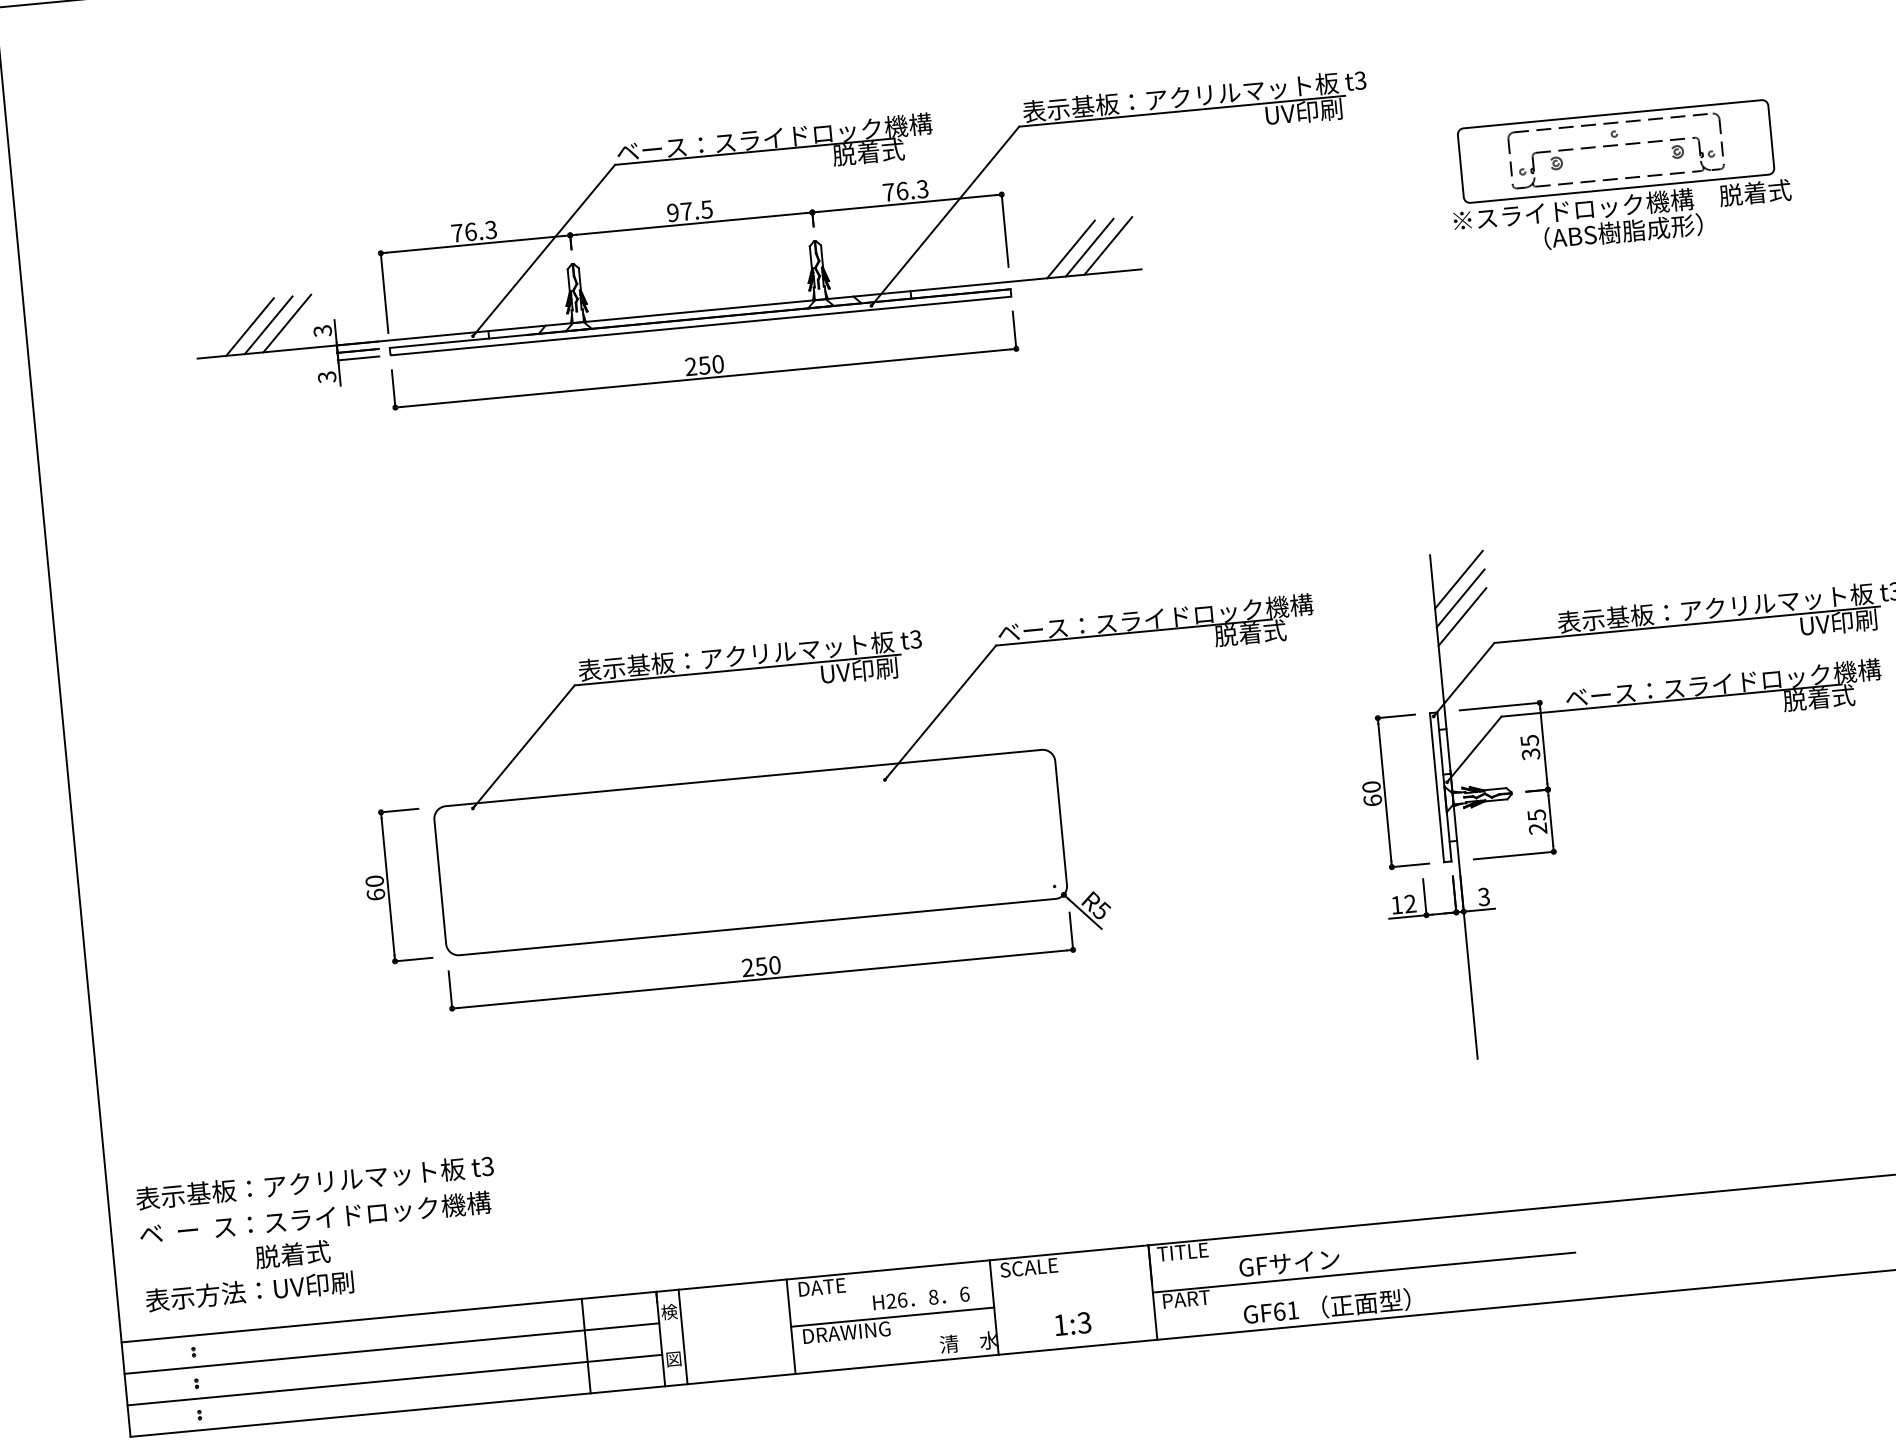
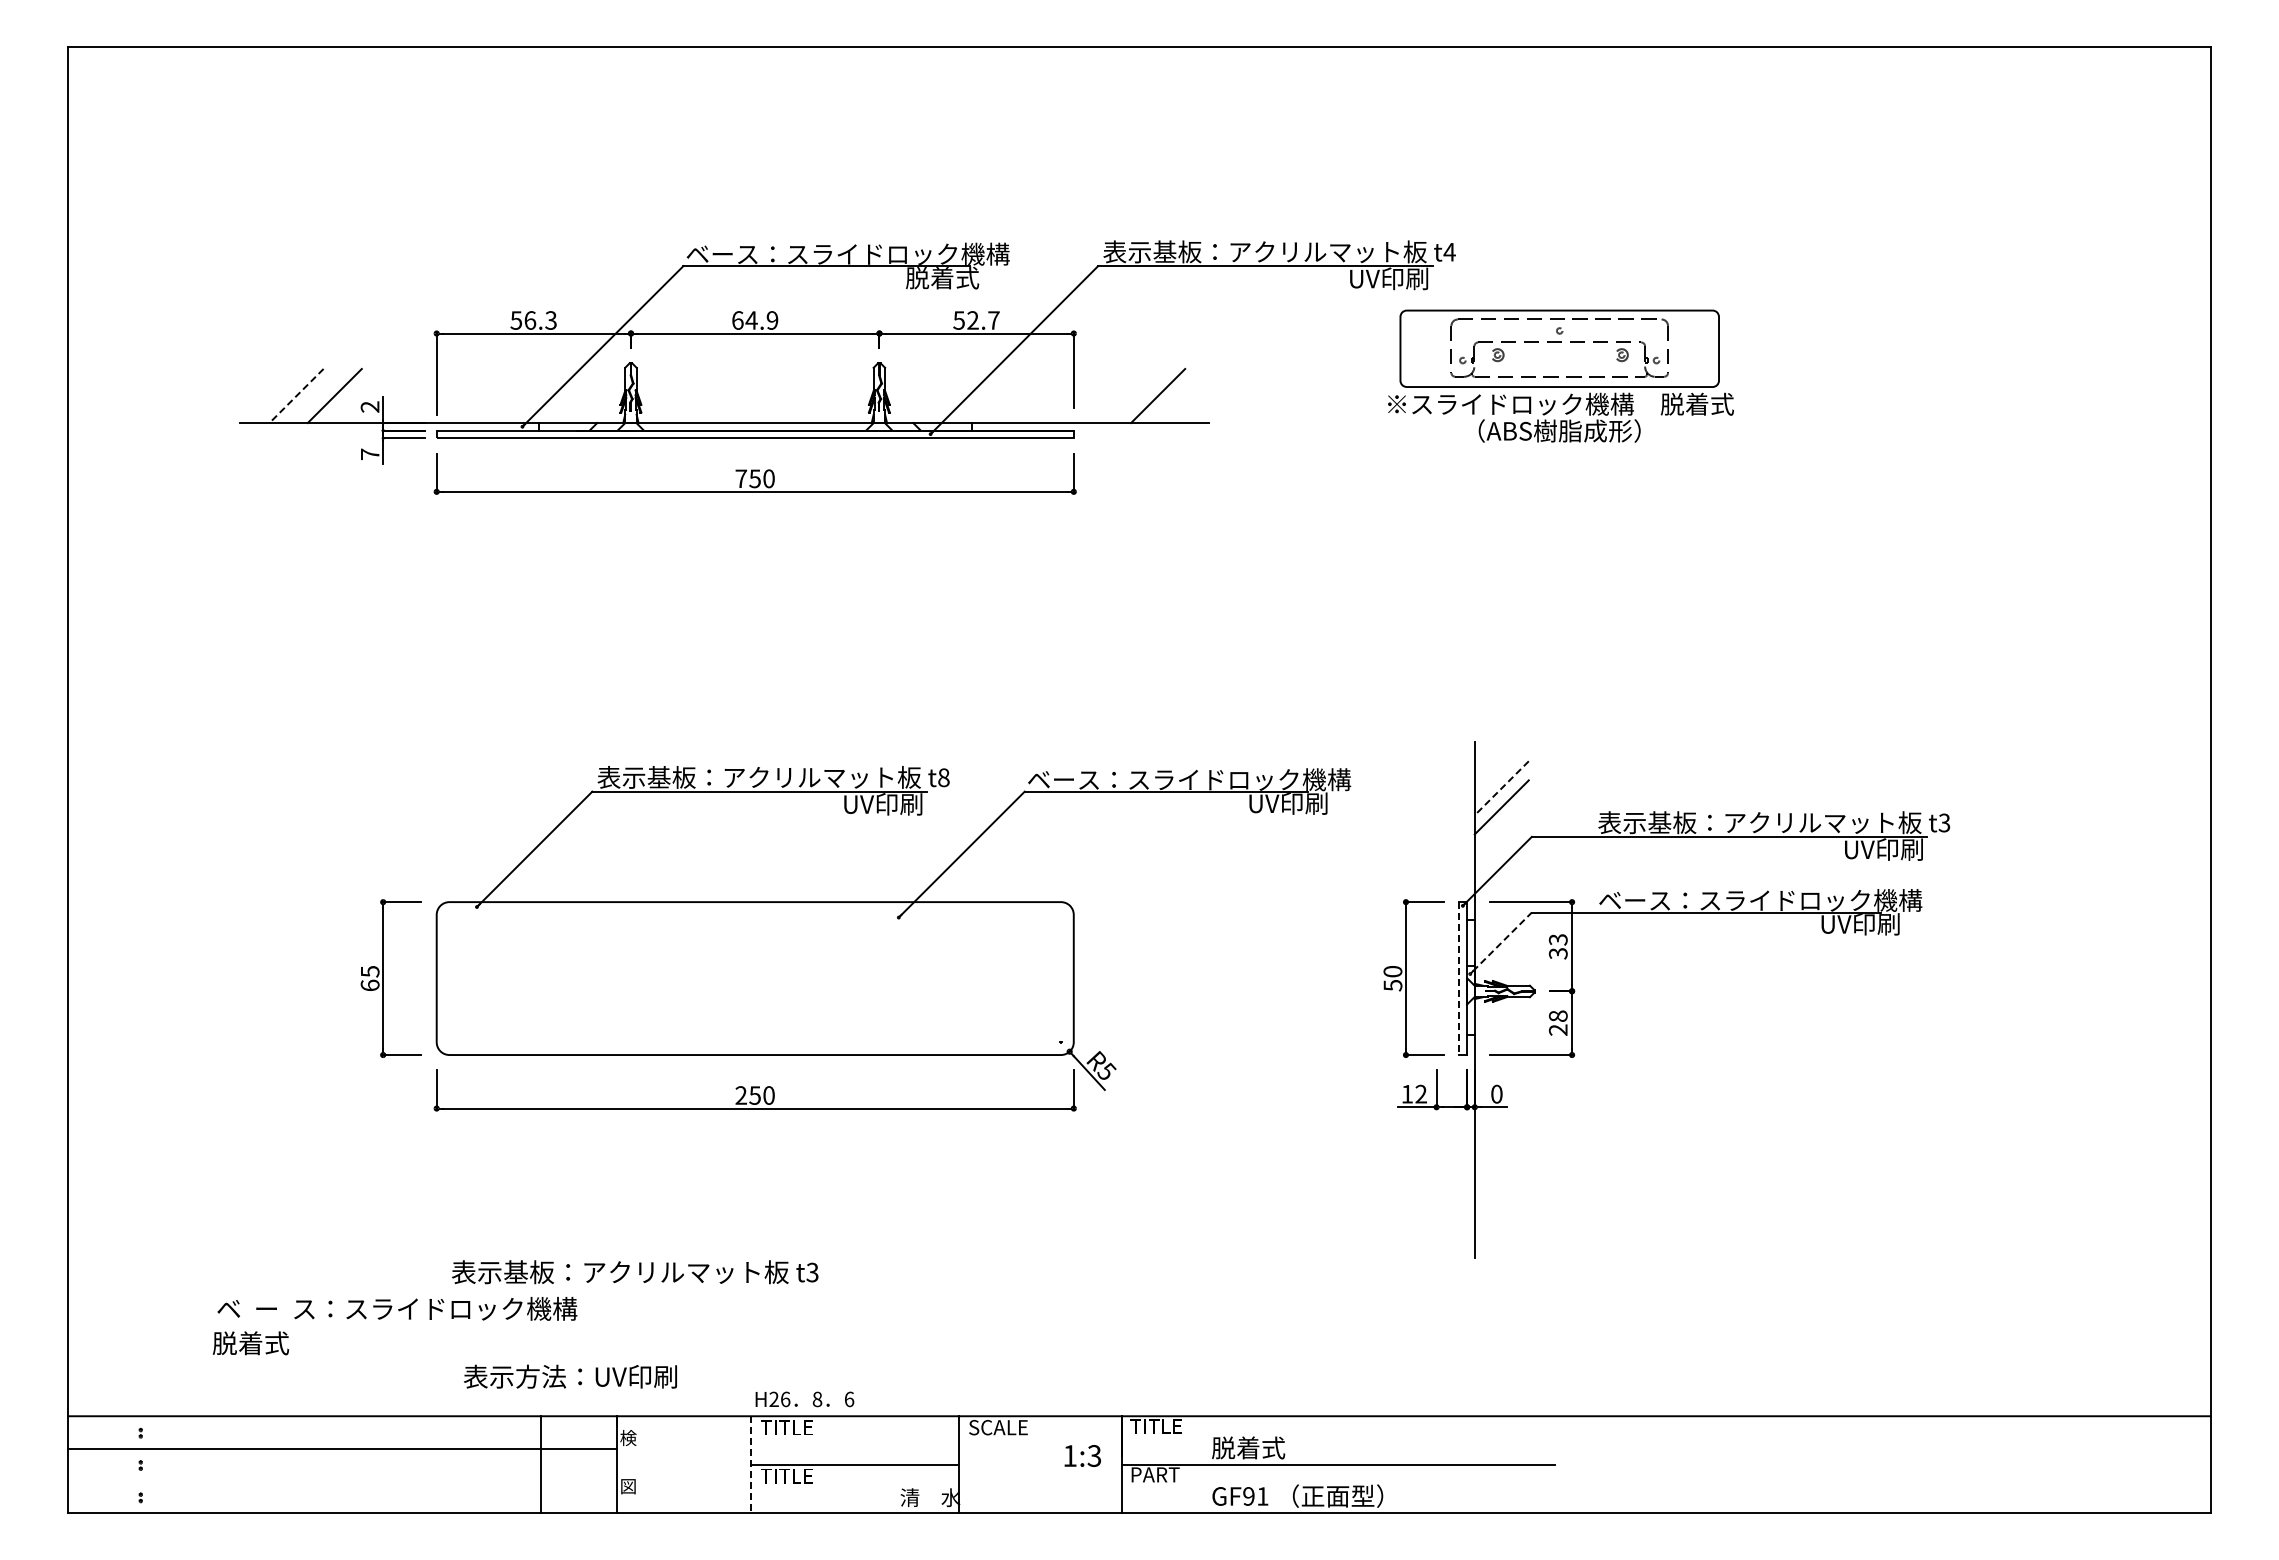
text: (1360, 80) -> (1449, 251), t3 -> t4
part: (1619, 177) -> (1560, 375), moved
text: (905, 190) -> (976, 320), 76.3 -> 52.7
text: (690, 211) -> (755, 320), 97.5 -> 64.9
text: (457, 233) -> (516, 320), 76.3 -> 56.3
line: (1108, 245) -> (1177, 395), removed
line: (1071, 248) -> (1139, 395), removed
line: (268, 324) -> (315, 395), removed
line: (250, 327) -> (296, 396), solid -> dashed
text: (323, 330) -> (370, 406), 3 -> 2
text: (691, 366) -> (741, 478), 250 -> 750
text: (326, 377) -> (369, 454), 3 -> 7
line: (1458, 580) -> (1501, 769), removed
line: (1460, 598) -> (1501, 788), solid -> dashed
text: (1253, 632) -> (1287, 803), 脱着式 -> UV印刷
text: (915, 639) -> (943, 777), t3 -> t8
text: (1821, 697) -> (1859, 923), 脱着式 -> UV印刷
text: (1528, 740) -> (1557, 939), 35 -> 33
line: (1475, 747) -> (1502, 941), solid -> dashed
line: (1437, 788) -> (1459, 979), solid -> dashed
text: (1372, 800) -> (1392, 985), 60 -> 50
text: (1537, 815) -> (1558, 1016), 25 -> 28
text: (374, 881) -> (369, 971), 60 -> 65
text: (1483, 897) -> (1496, 1094), 3 -> 0
text: (315, 1182) -> (635, 1272), moved
text: (315, 1218) -> (397, 1308), moved
text: (1289, 1262) -> (1263, 1447), GFサイン -> 脱着式
text: (822, 1287) -> (786, 1427), DATE -> TITLE
text: (249, 1291) -> (570, 1376), moved
text: (920, 1298) -> (804, 1399), moved
text: (1279, 1311) -> (1248, 1496), GF61 -> GF91
text: (1072, 1323) -> (1082, 1455), moved
line: (790, 1327) -> (750, 1465), solid -> dashed
text: (846, 1332) -> (806, 1475), DRAWING -> TITLE
line: (682, 1336) -> (639, 1464), removed
line: (394, 1379) -> (342, 1480), removed

